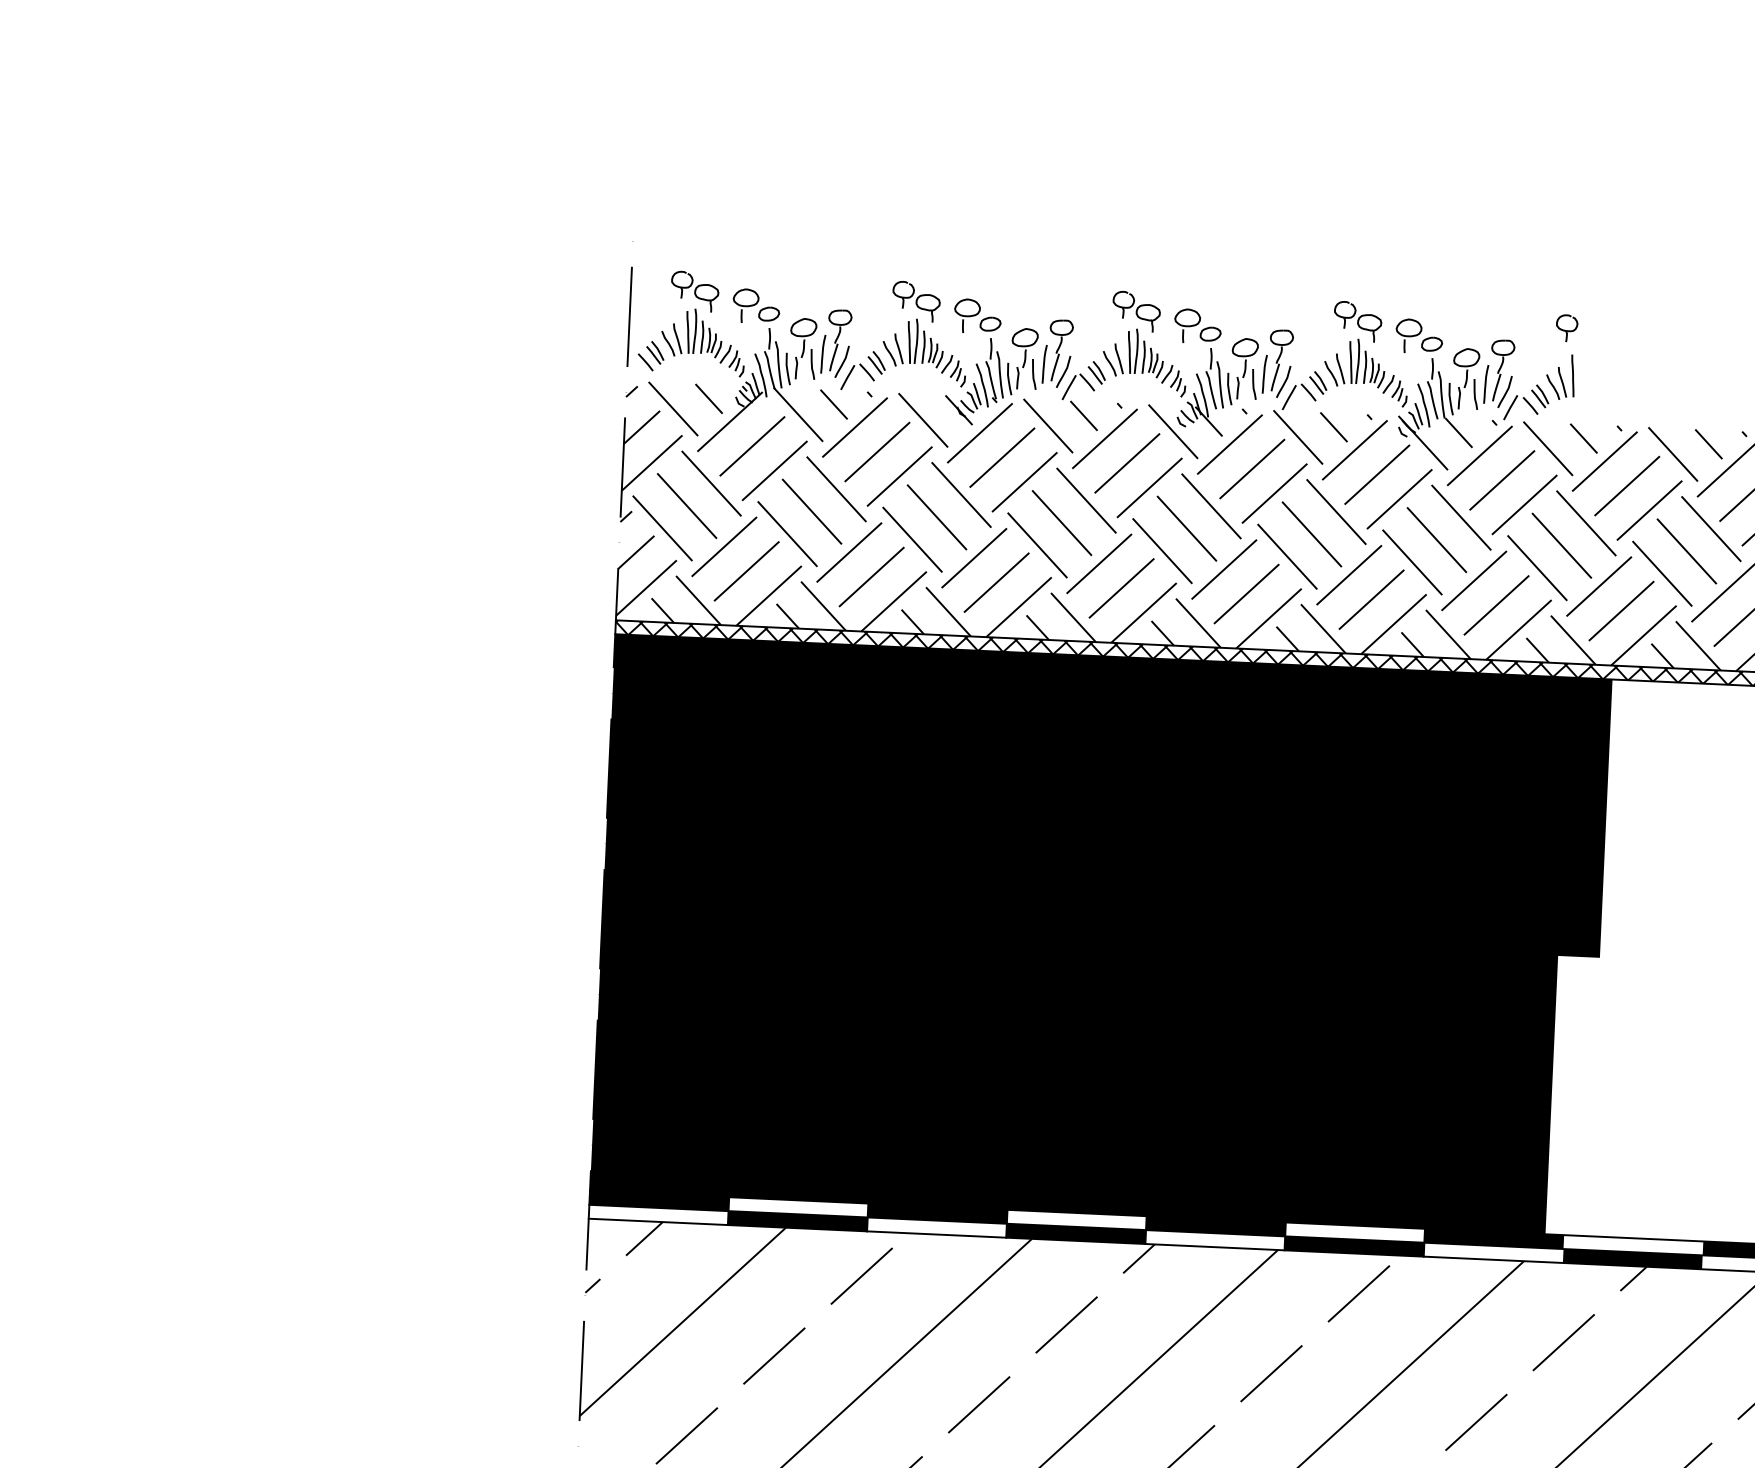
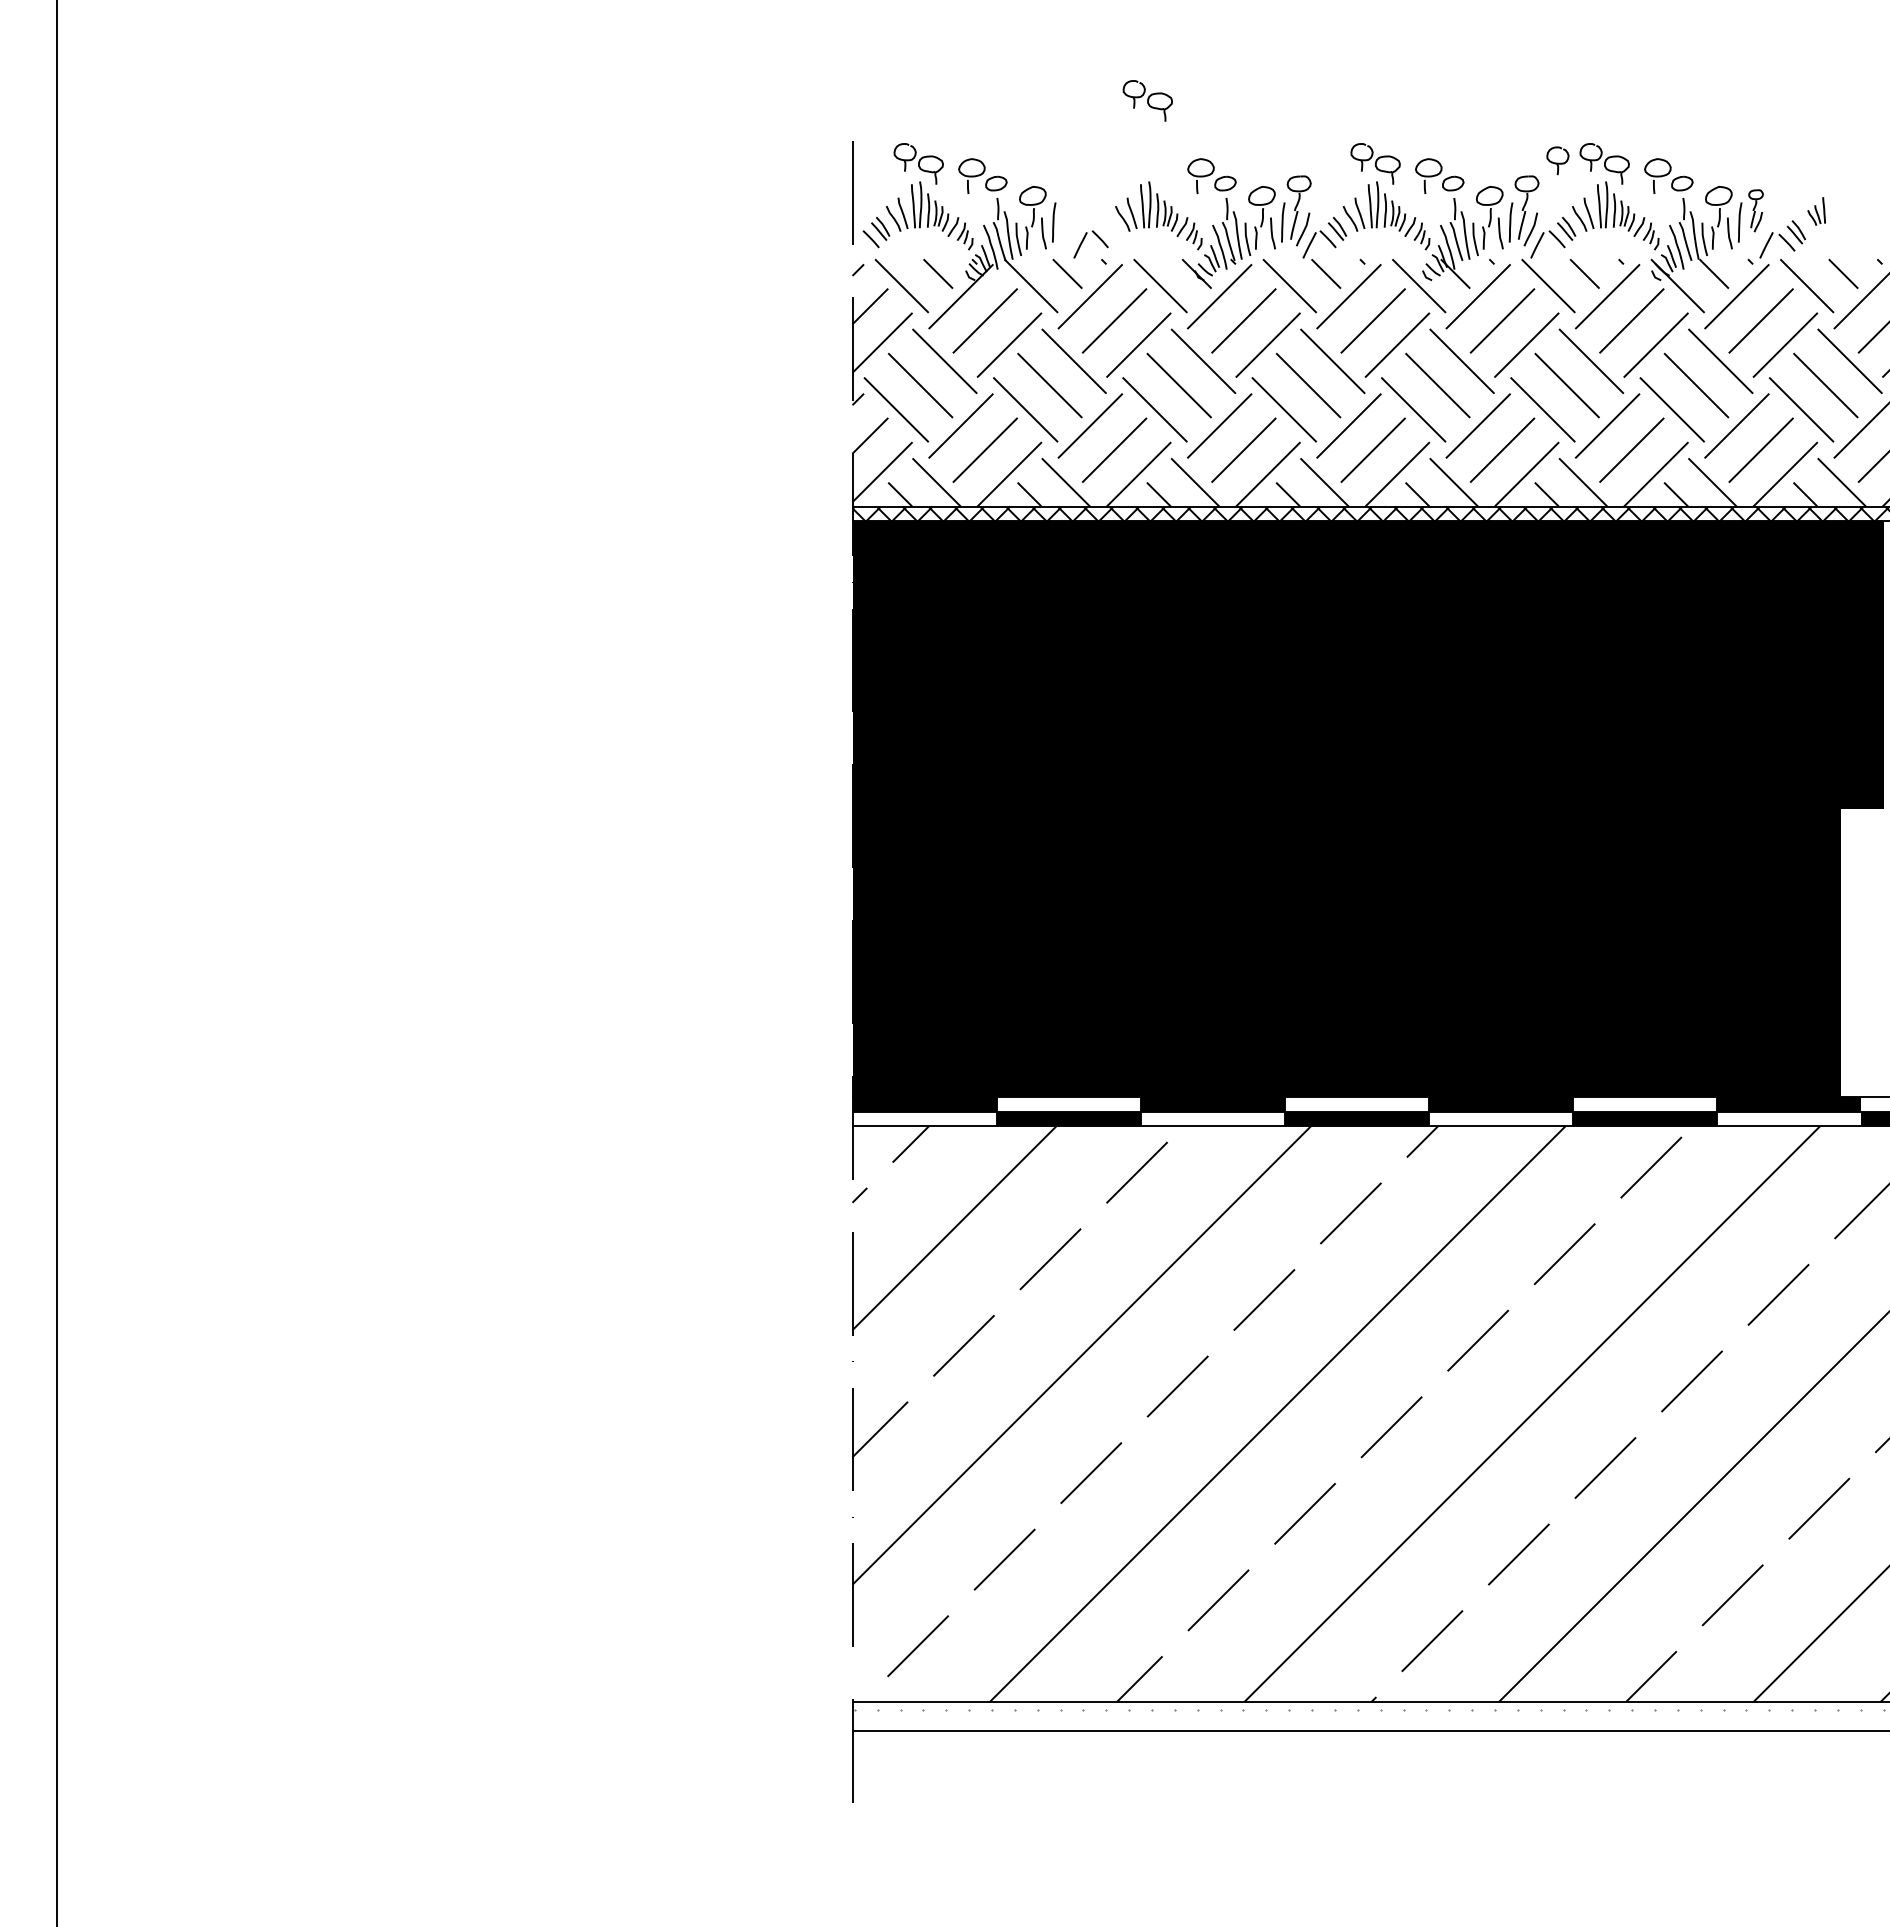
part: (916, 301) -> (1147, 100), moved
part: (1566, 327) -> (1557, 160), moved
part: (838, 343) -> (1069, 210), removed
part: (876, 362) -> (1109, 228), removed
part: (1501, 373) -> (1755, 210), size x0.6
part: (1560, 377) -> (1816, 211), size x0.6

